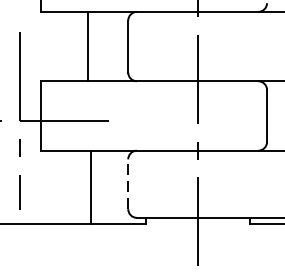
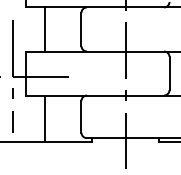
line: (87, 46) -> (44, 29), moved
line: (128, 183) -> (81, 116), dashed -> solid
line: (90, 186) -> (44, 118), moved

